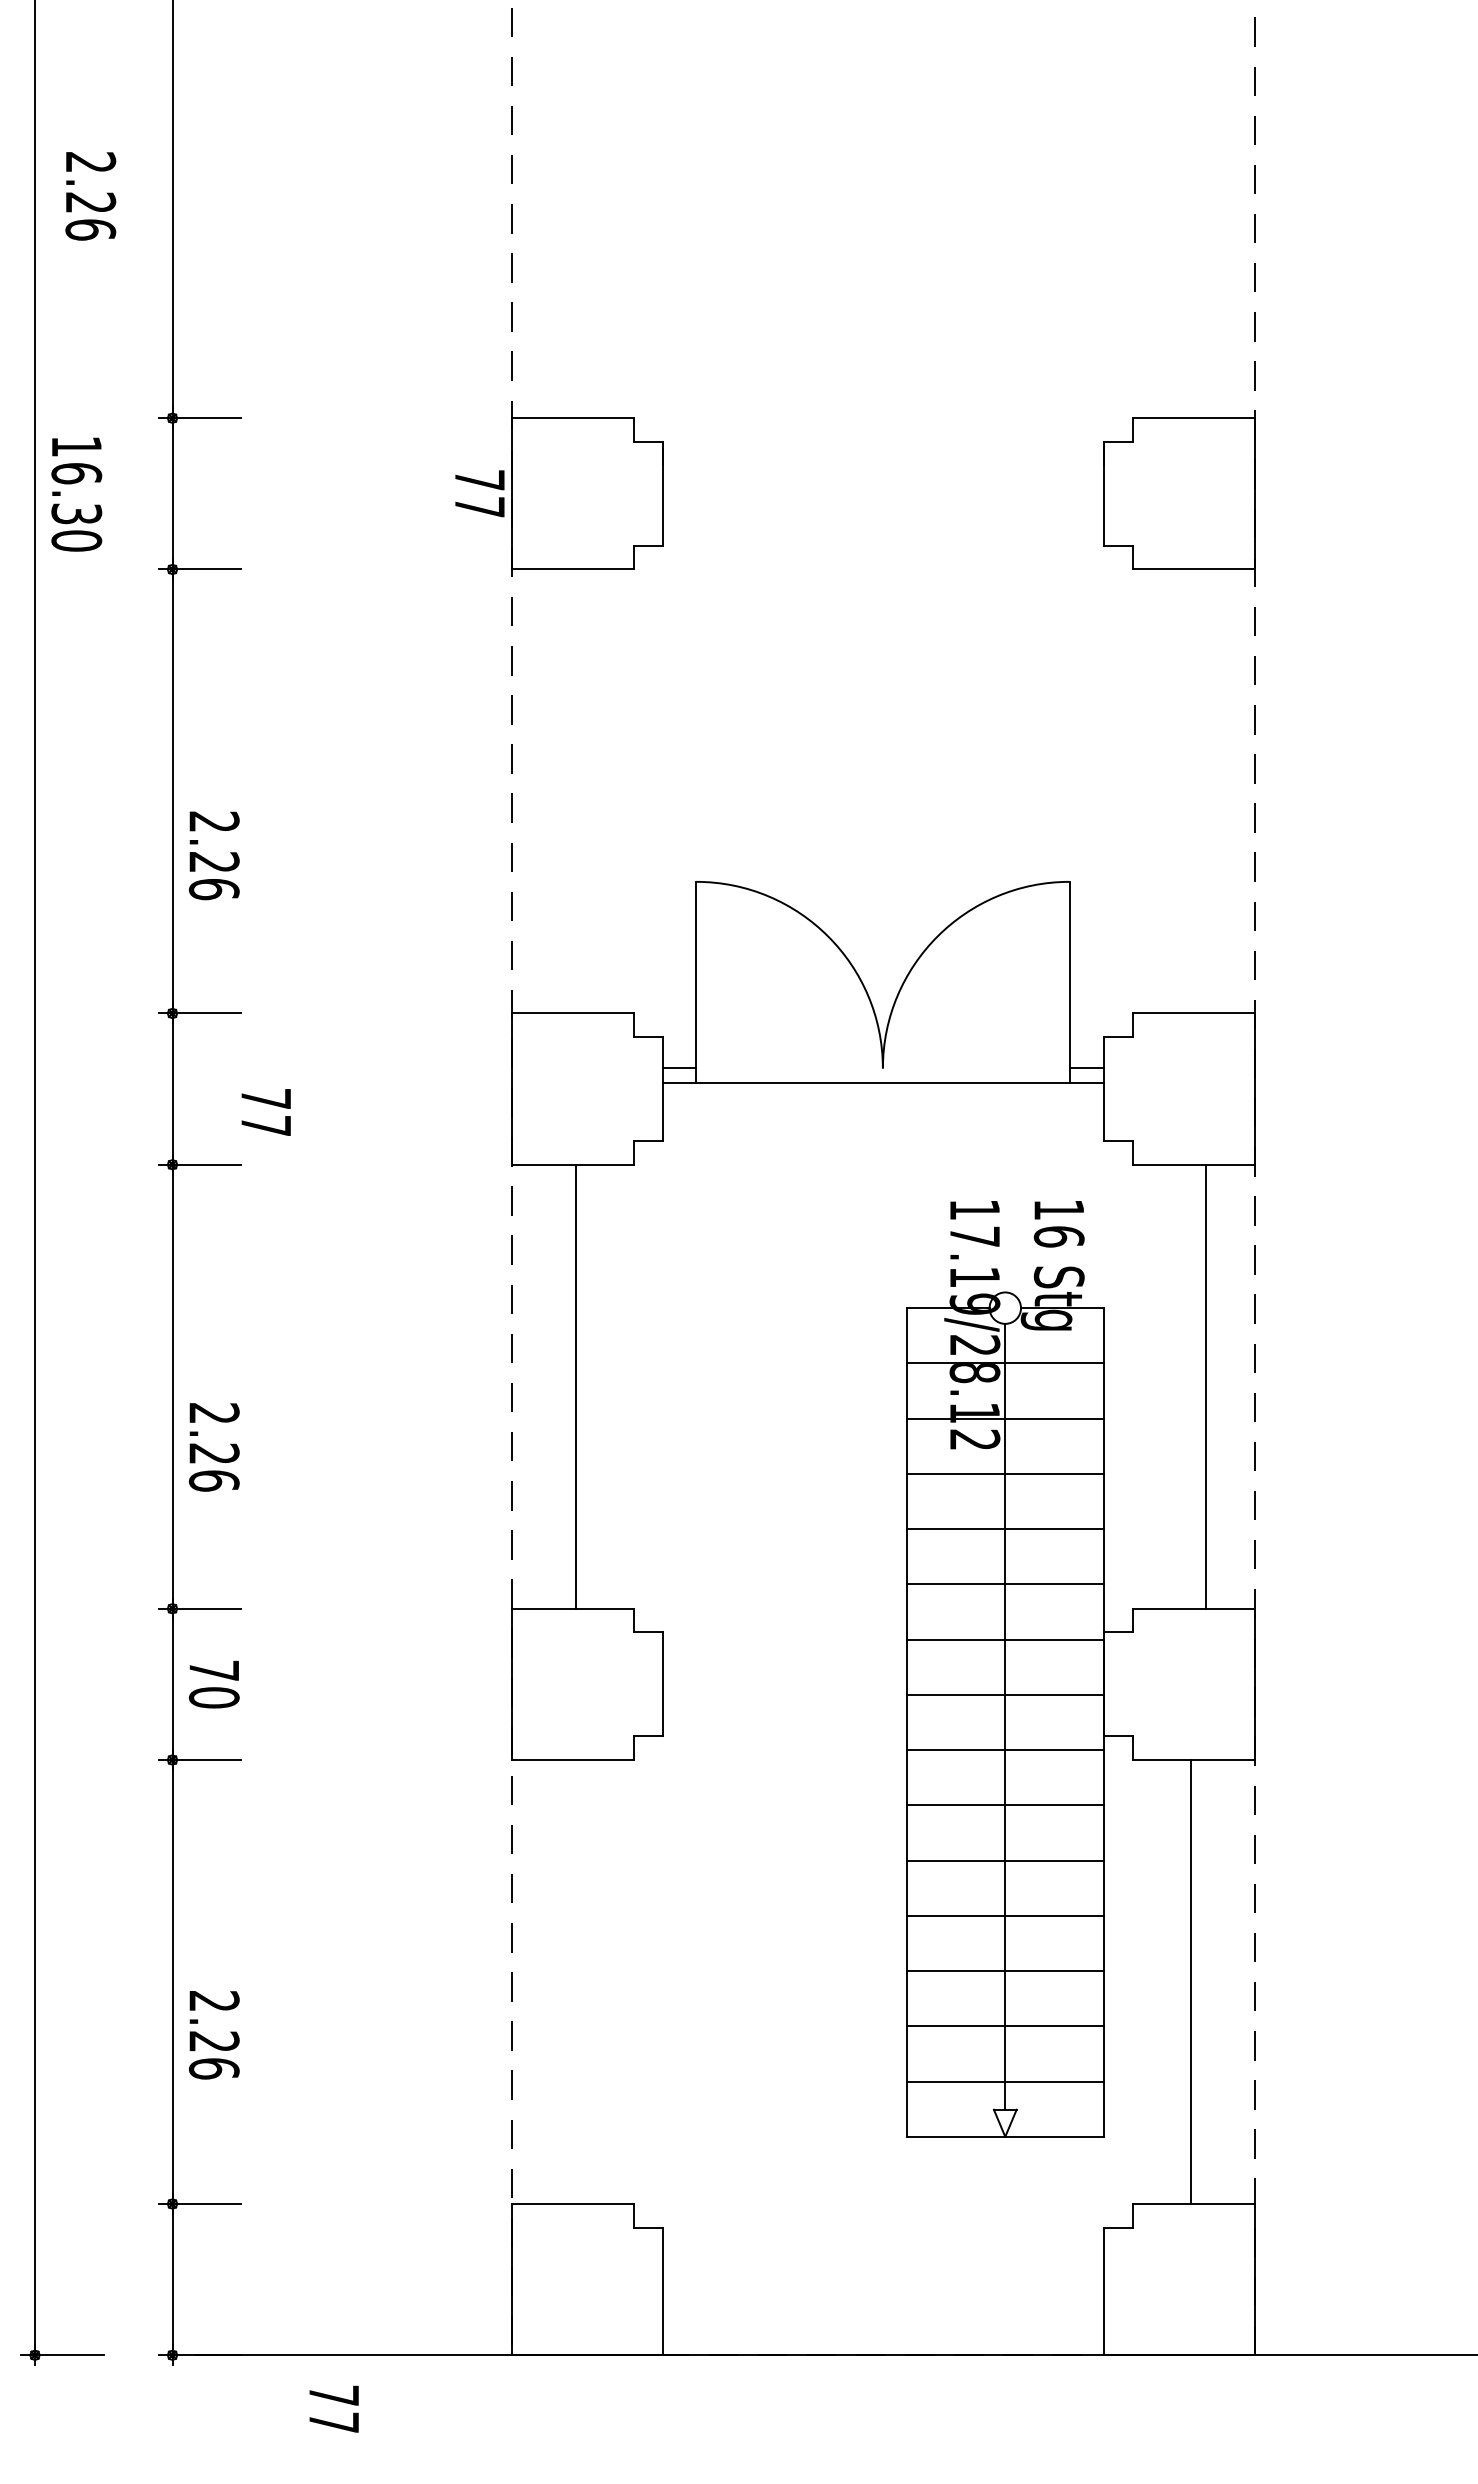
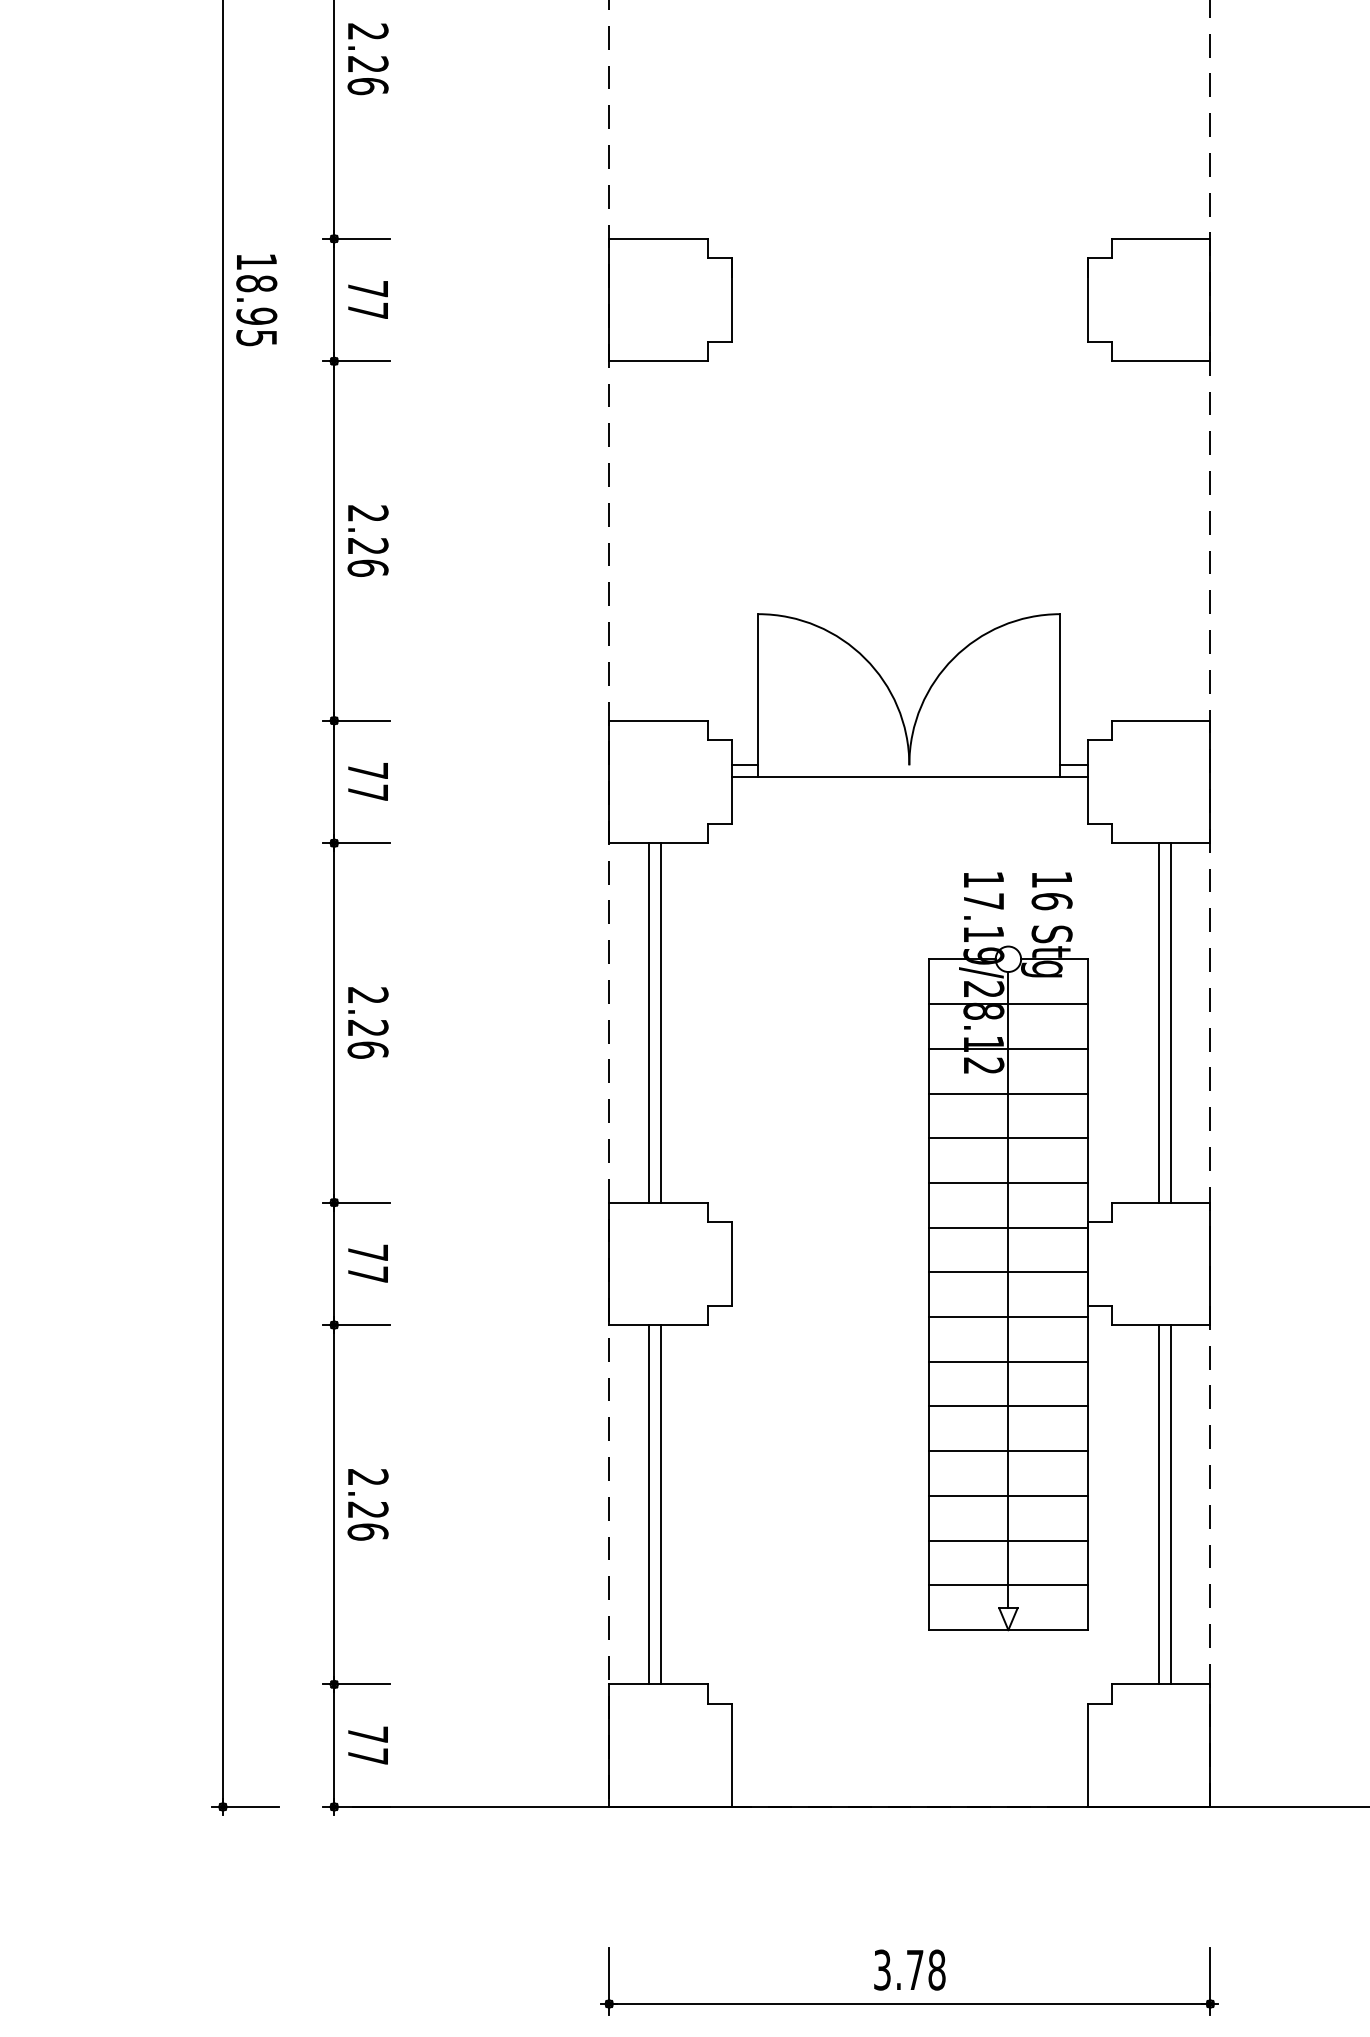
text: (90, 196) -> (367, 59), moved
text: (479, 493) -> (367, 299), moved
text: (76, 506) -> (256, 310), 16.30 -> 18.95
text: (213, 855) -> (367, 540), moved
text: (265, 1112) -> (367, 781), moved
line: (561, 1386) -> (649, 1022), added
line: (1190, 1386) -> (1158, 1022), added
text: (213, 1446) -> (367, 1022), moved
text: (213, 1697) -> (367, 1274), 70 -> 77
line: (561, 1981) -> (649, 1504), added
line: (575, 1981) -> (660, 1504), added
line: (1205, 1981) -> (1170, 1504), added
text: (213, 2034) -> (367, 1504), moved
text: (333, 2409) -> (367, 1745), moved

